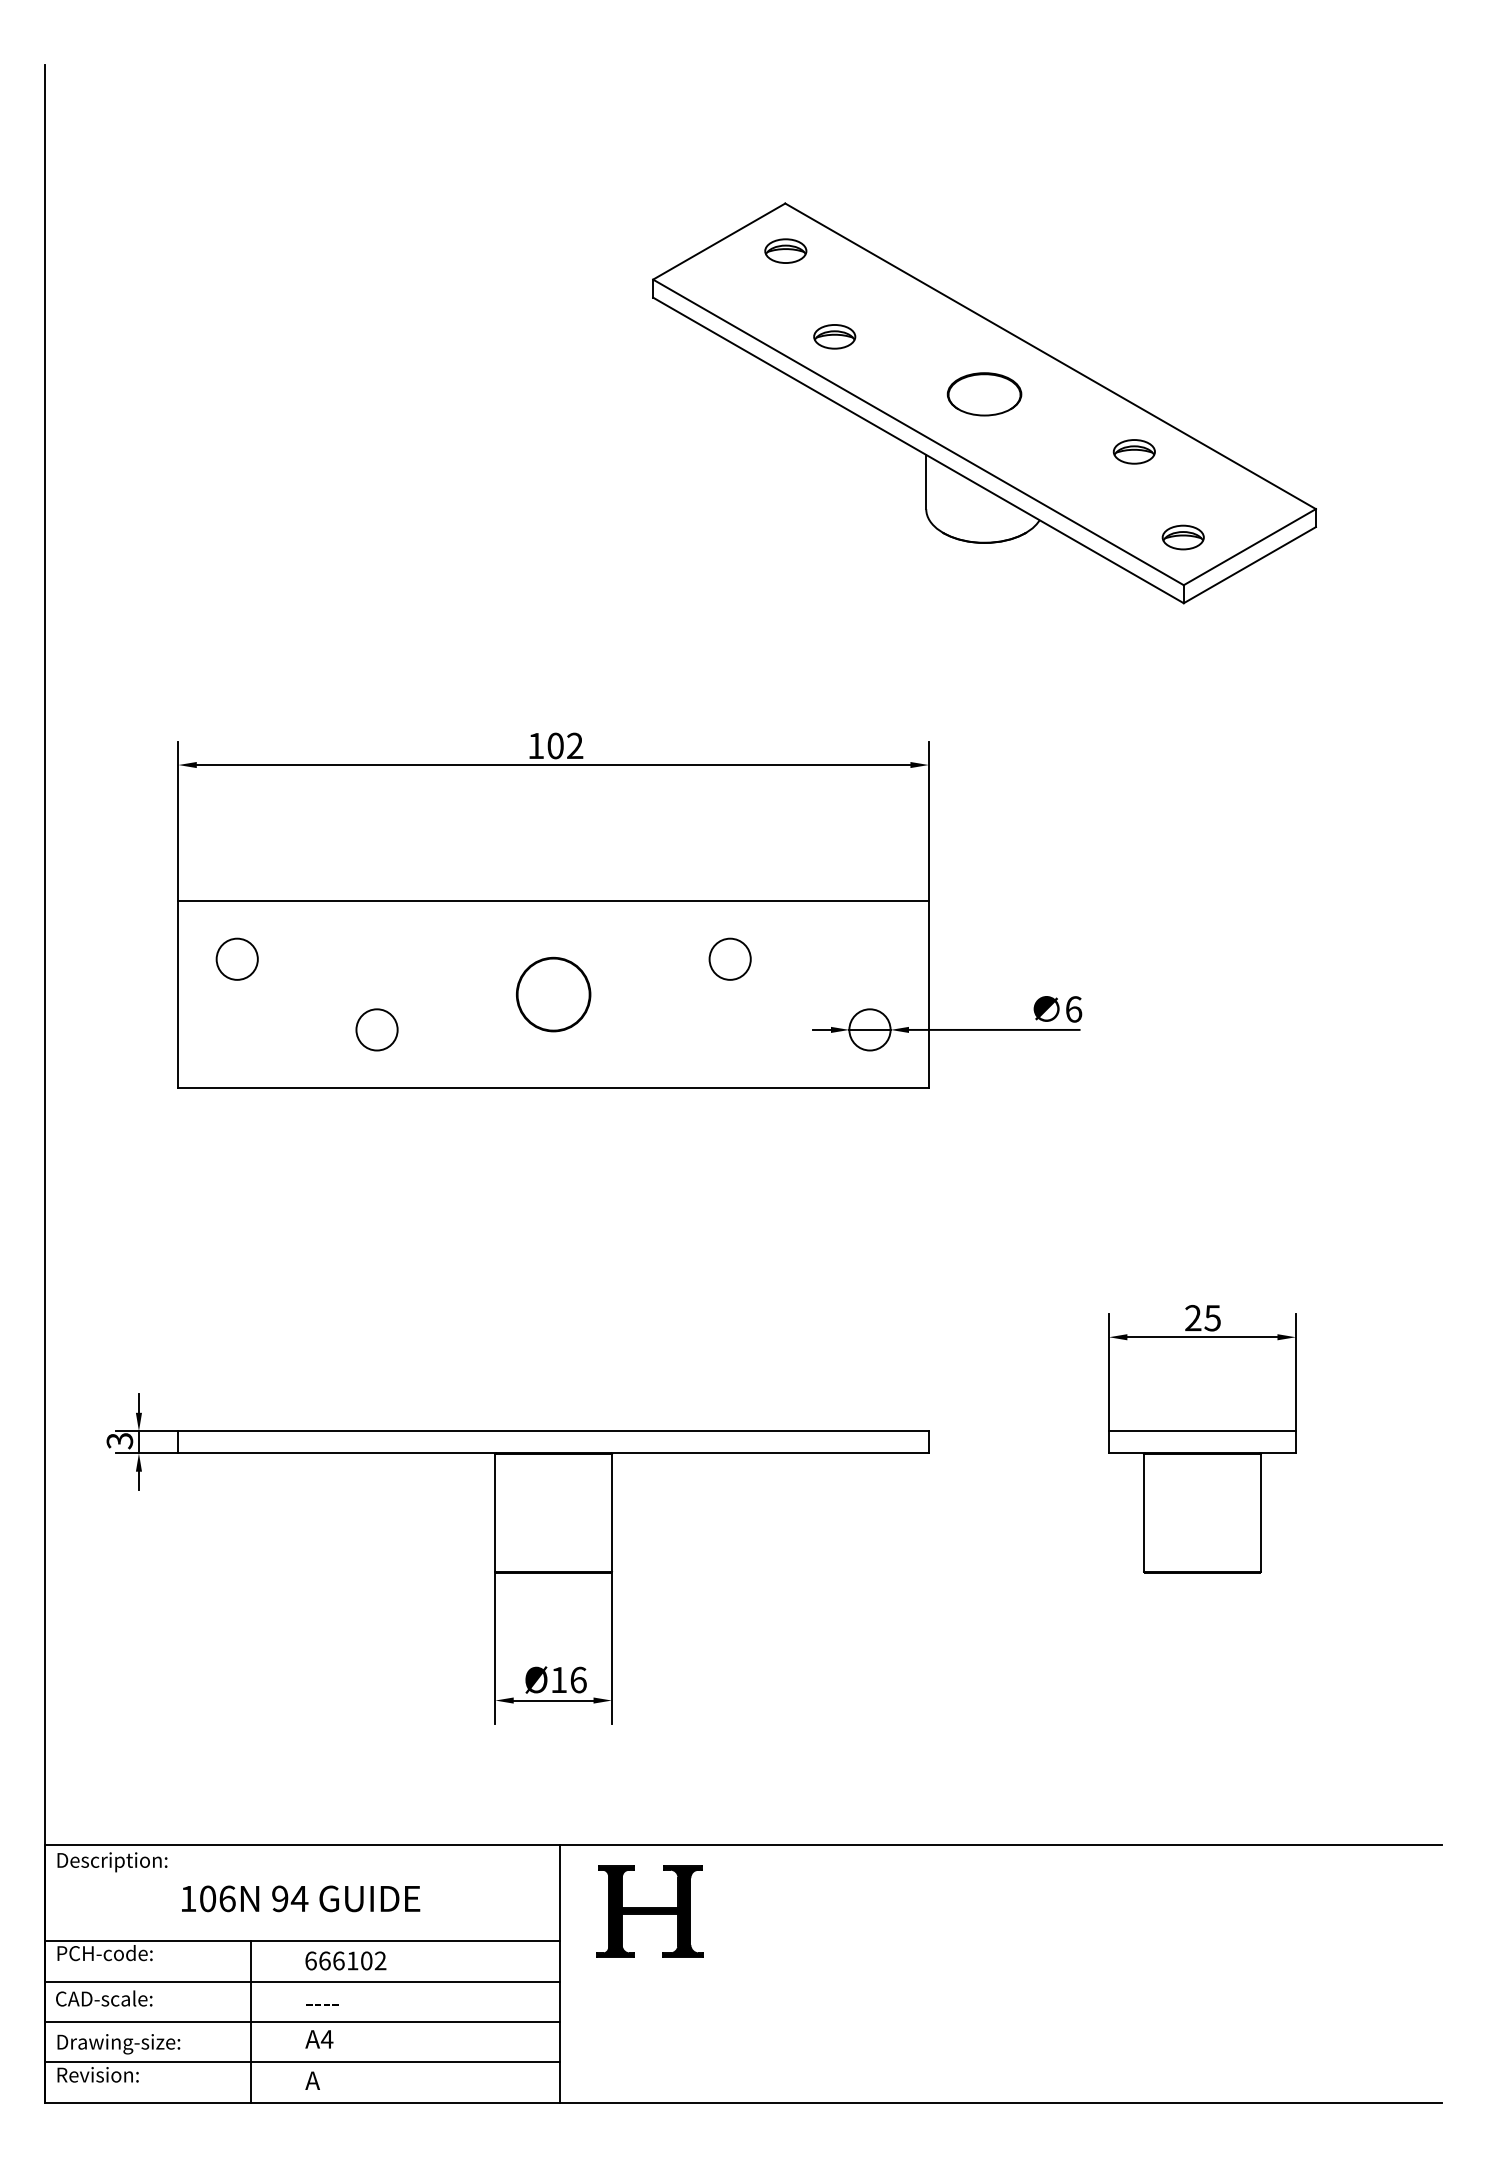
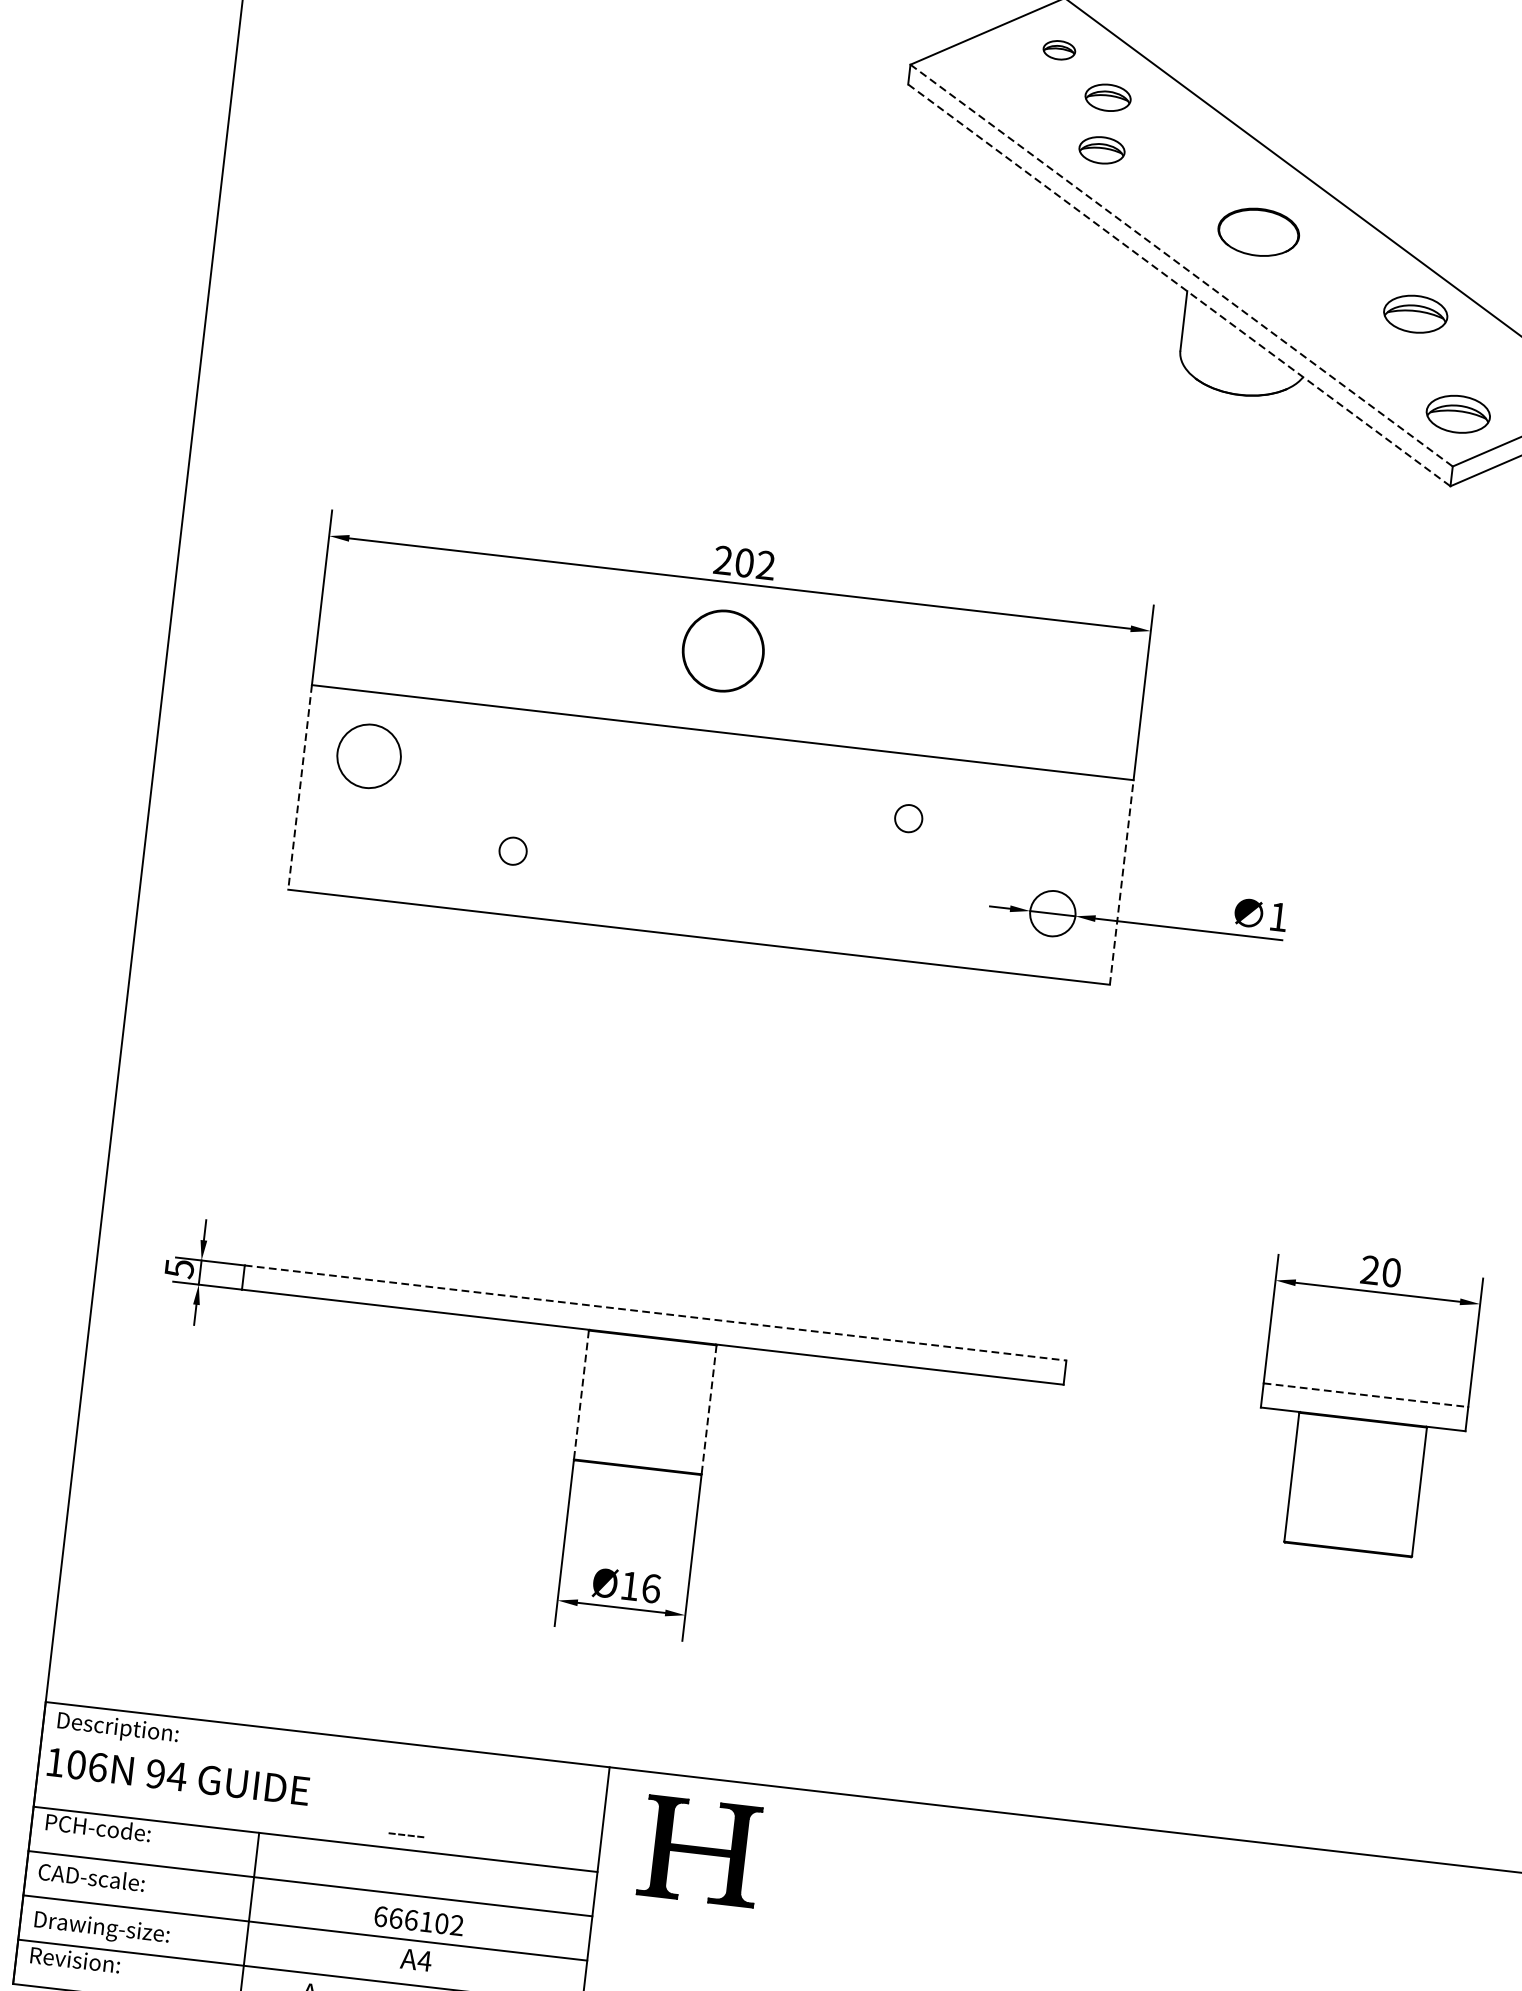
part: (785, 250) -> (1059, 49), size x0.7
part: (834, 288) -> (1107, 97), added
line: (918, 432) -> (1181, 265), solid -> dashed
line: (918, 450) -> (1179, 285), solid -> dashed
part: (1133, 451) -> (1414, 313), size x1.4
part: (1182, 537) -> (1457, 414), size x1.4
text: (536, 745) -> (723, 560), 102 -> 202
circle: (236, 958) -> (368, 755), size x1.4
circle: (729, 958) -> (908, 817), size x0.6
part: (553, 994) -> (723, 650), moved
line: (928, 994) -> (1121, 882), solid -> dashed
line: (178, 995) -> (300, 788), solid -> dashed
text: (1074, 1009) -> (1279, 917), 6 -> 1
circle: (376, 1029) -> (512, 850), size x0.6
text: (1212, 1318) -> (1391, 1273), 25 -> 20
line: (554, 1431) -> (656, 1313), solid -> dashed
line: (1202, 1431) -> (1366, 1395), solid -> dashed
text: (119, 1440) -> (179, 1268), 3 -> 5
line: (495, 1512) -> (581, 1394), solid -> dashed
line: (611, 1512) -> (708, 1409), solid -> dashed
text: (301, 1898) -> (179, 1776), moved
text: (345, 1960) -> (418, 1920), moved
text: (322, 2004) -> (406, 1834), moved
text: (319, 2039) -> (416, 1960), moved

